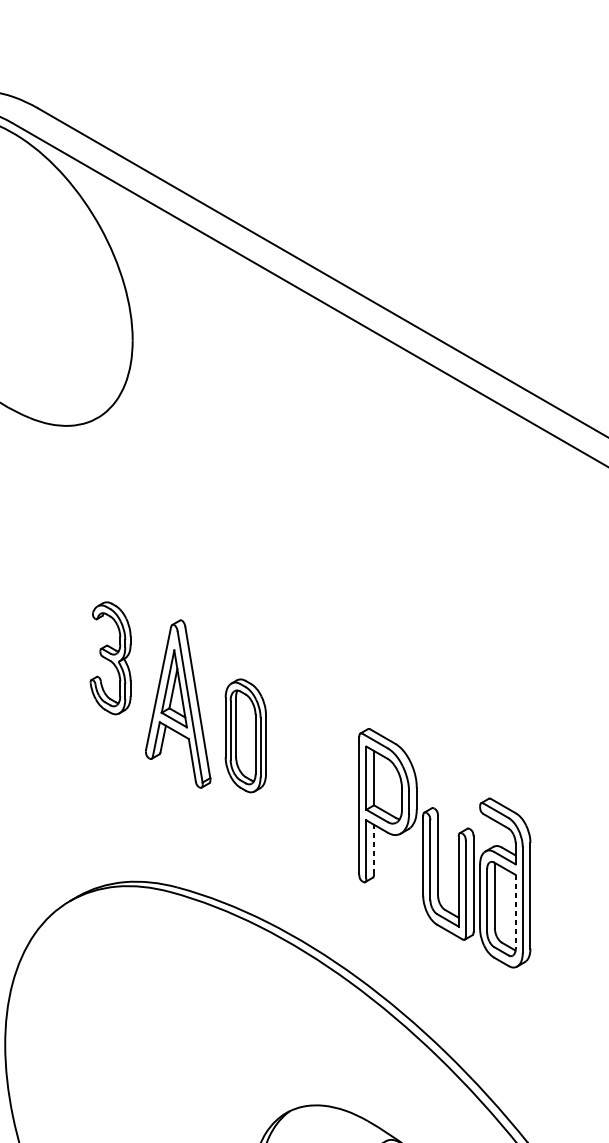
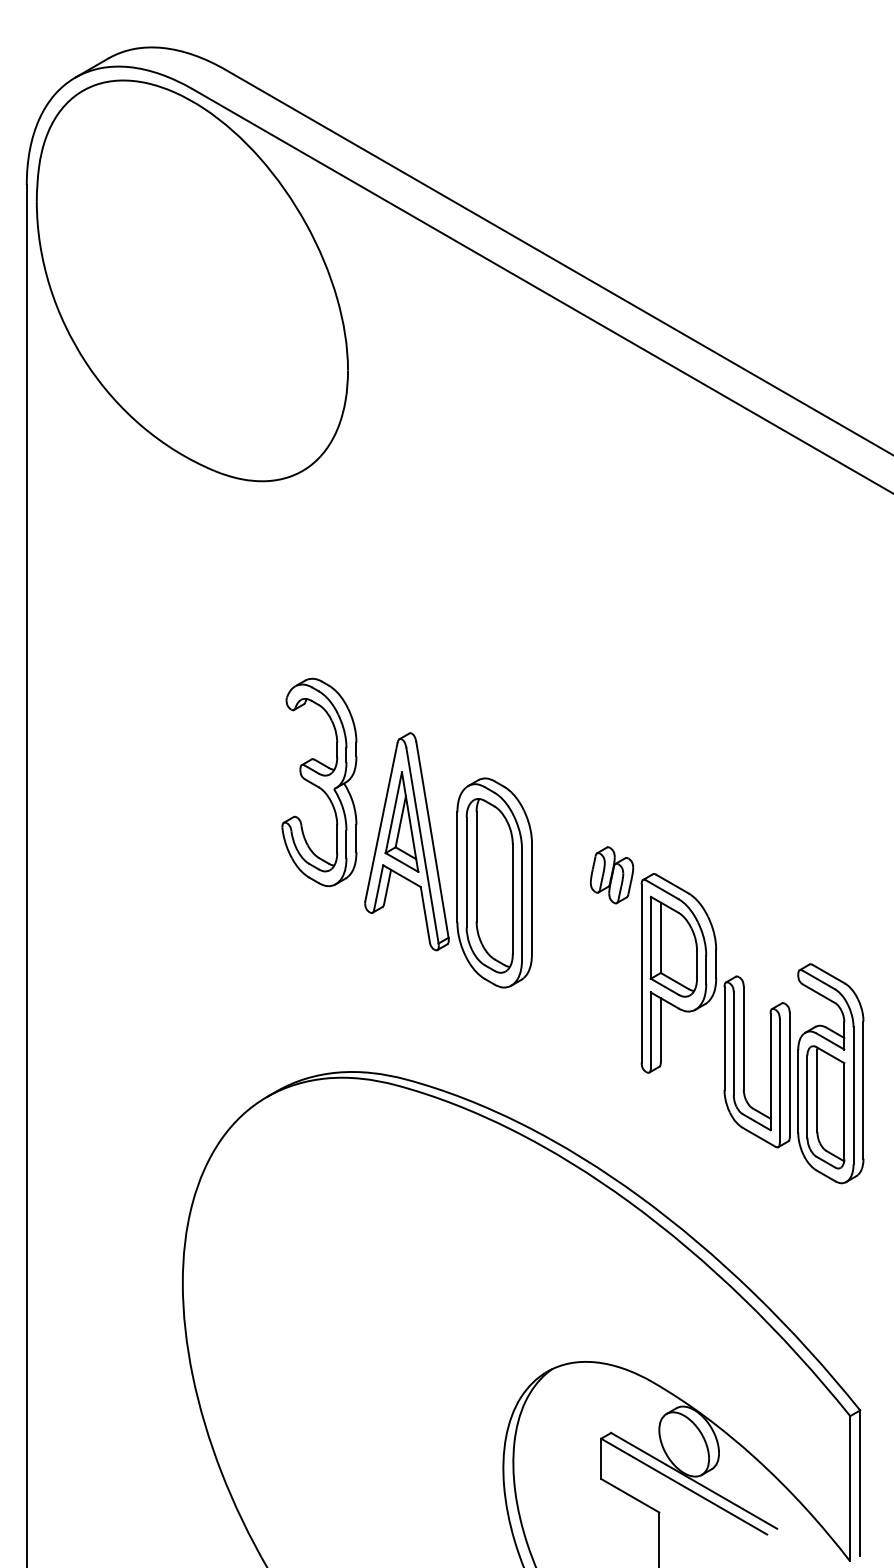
part: (110, 658) -> (319, 782), size x1.43
part: (336, 730) -> (612, 875), added
part: (245, 735) -> (494, 882), size x1.43
line: (373, 849) -> (660, 1030), dashed -> solid
line: (515, 912) -> (844, 1111), dashed -> solid

